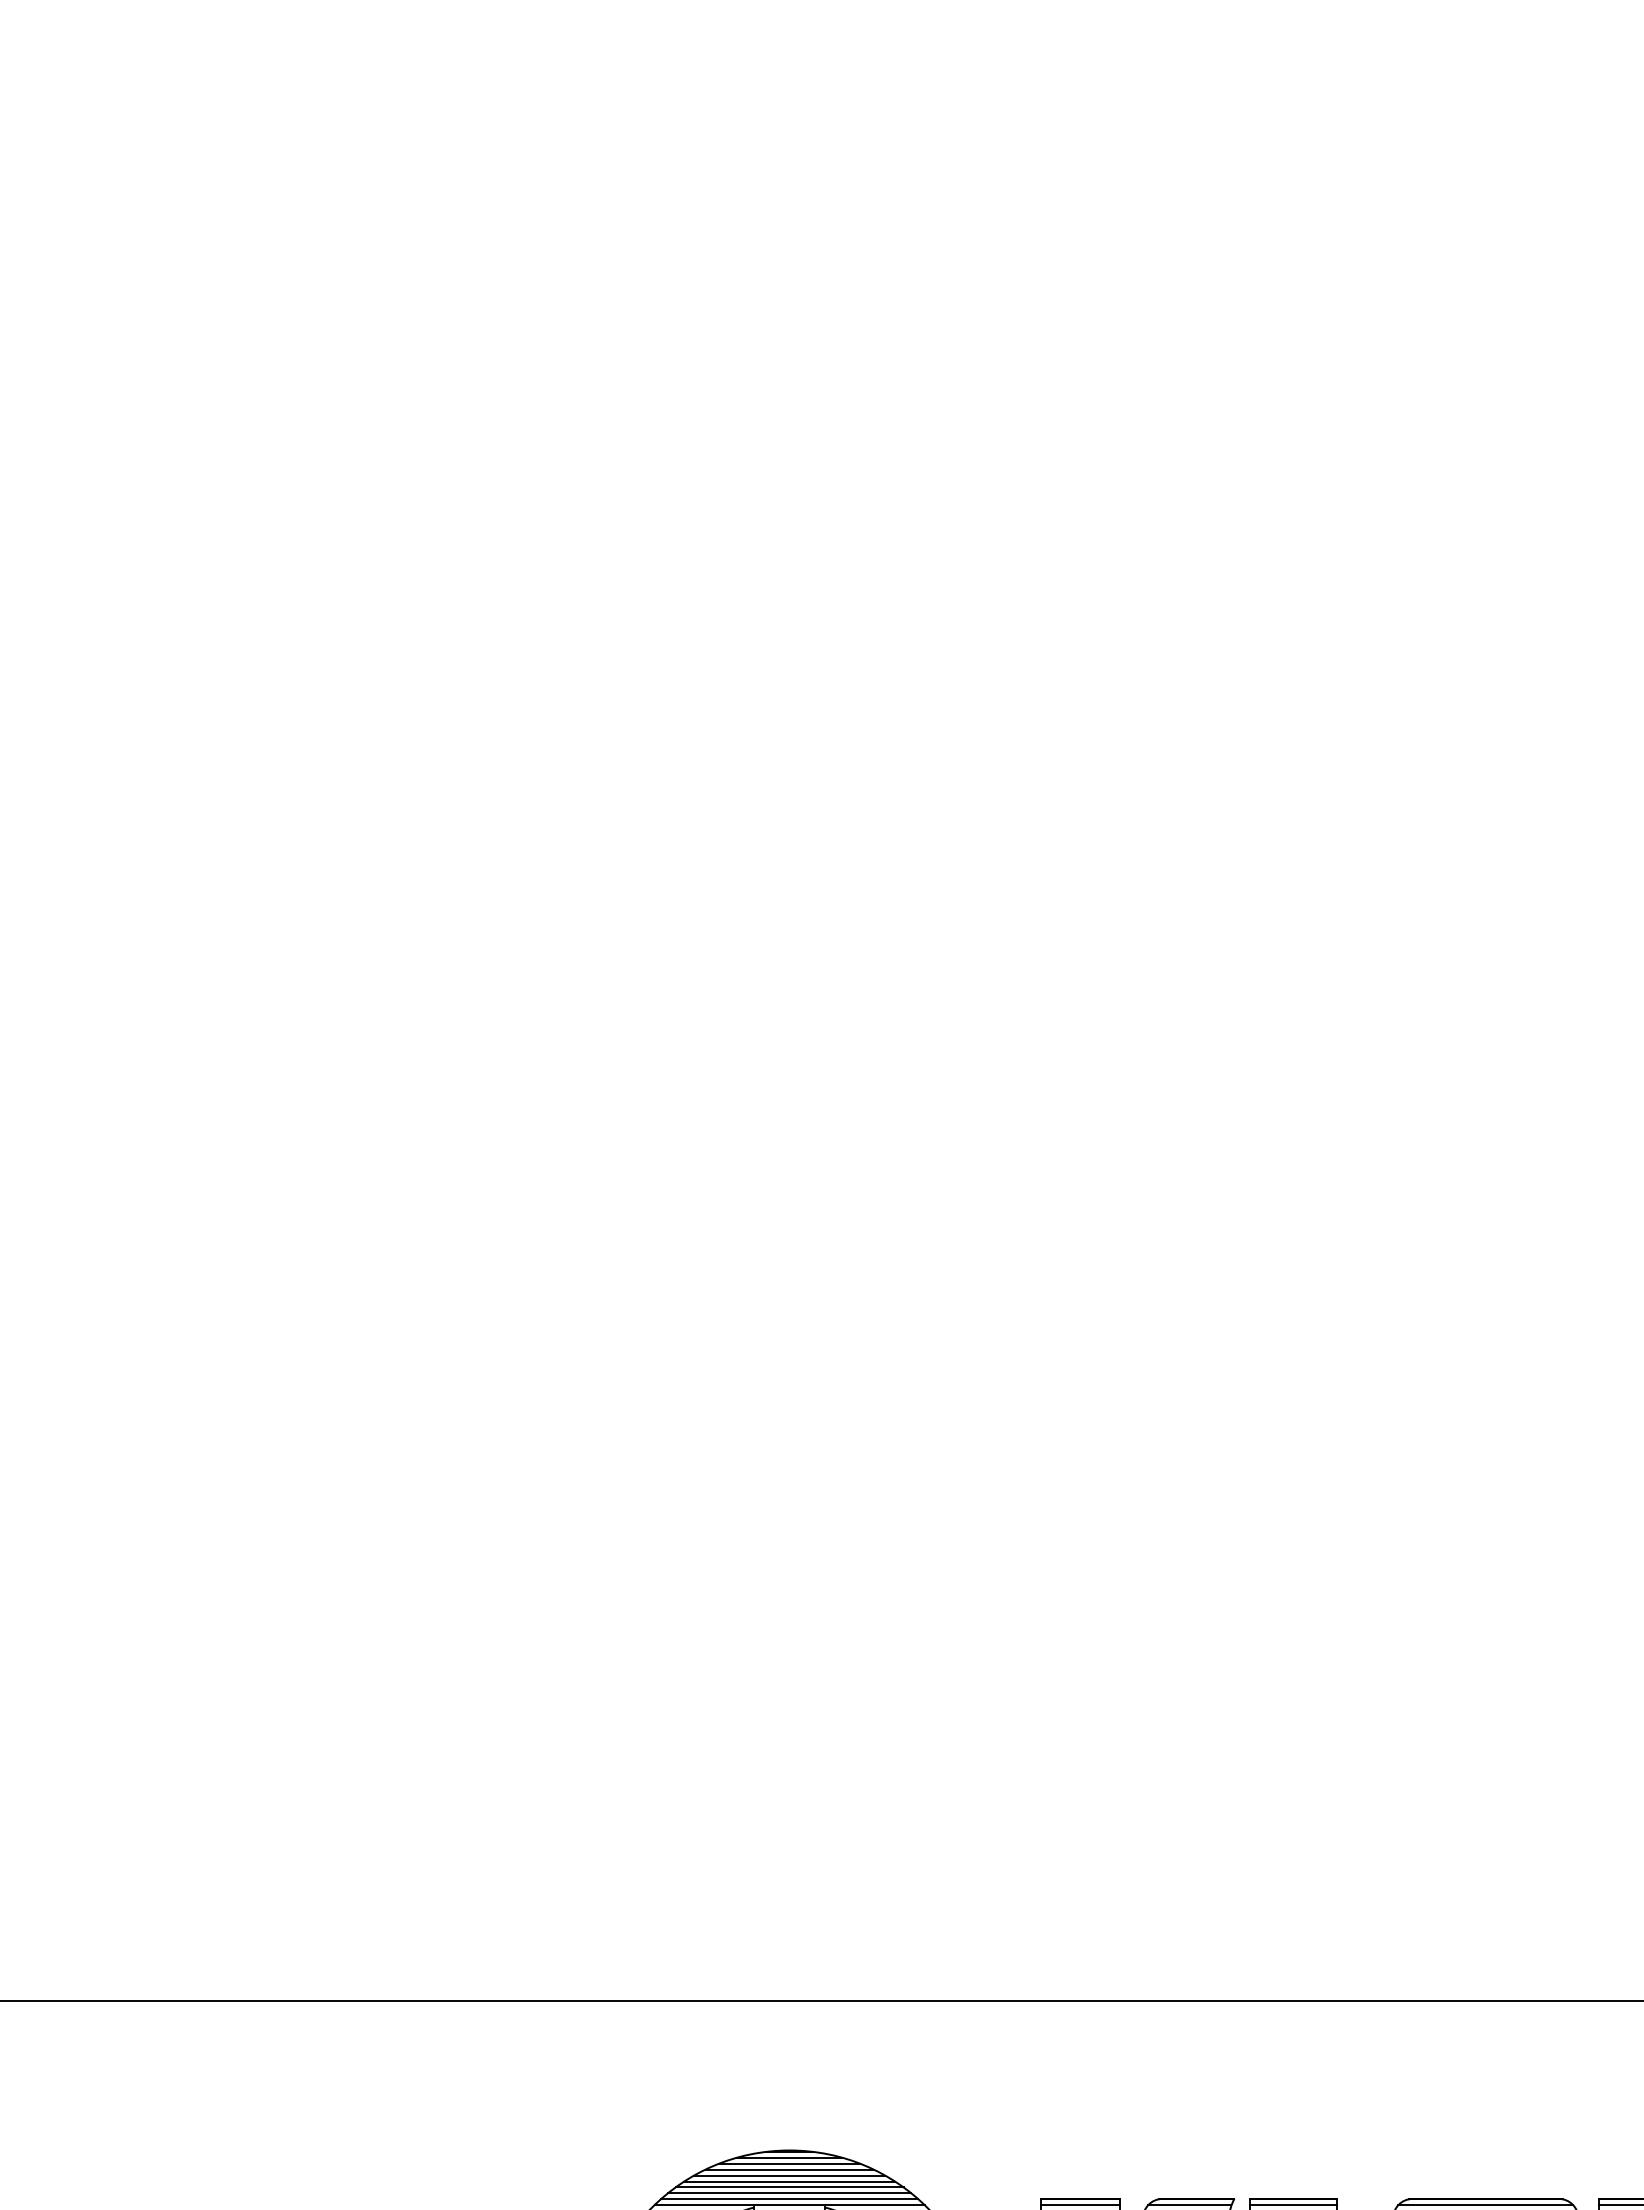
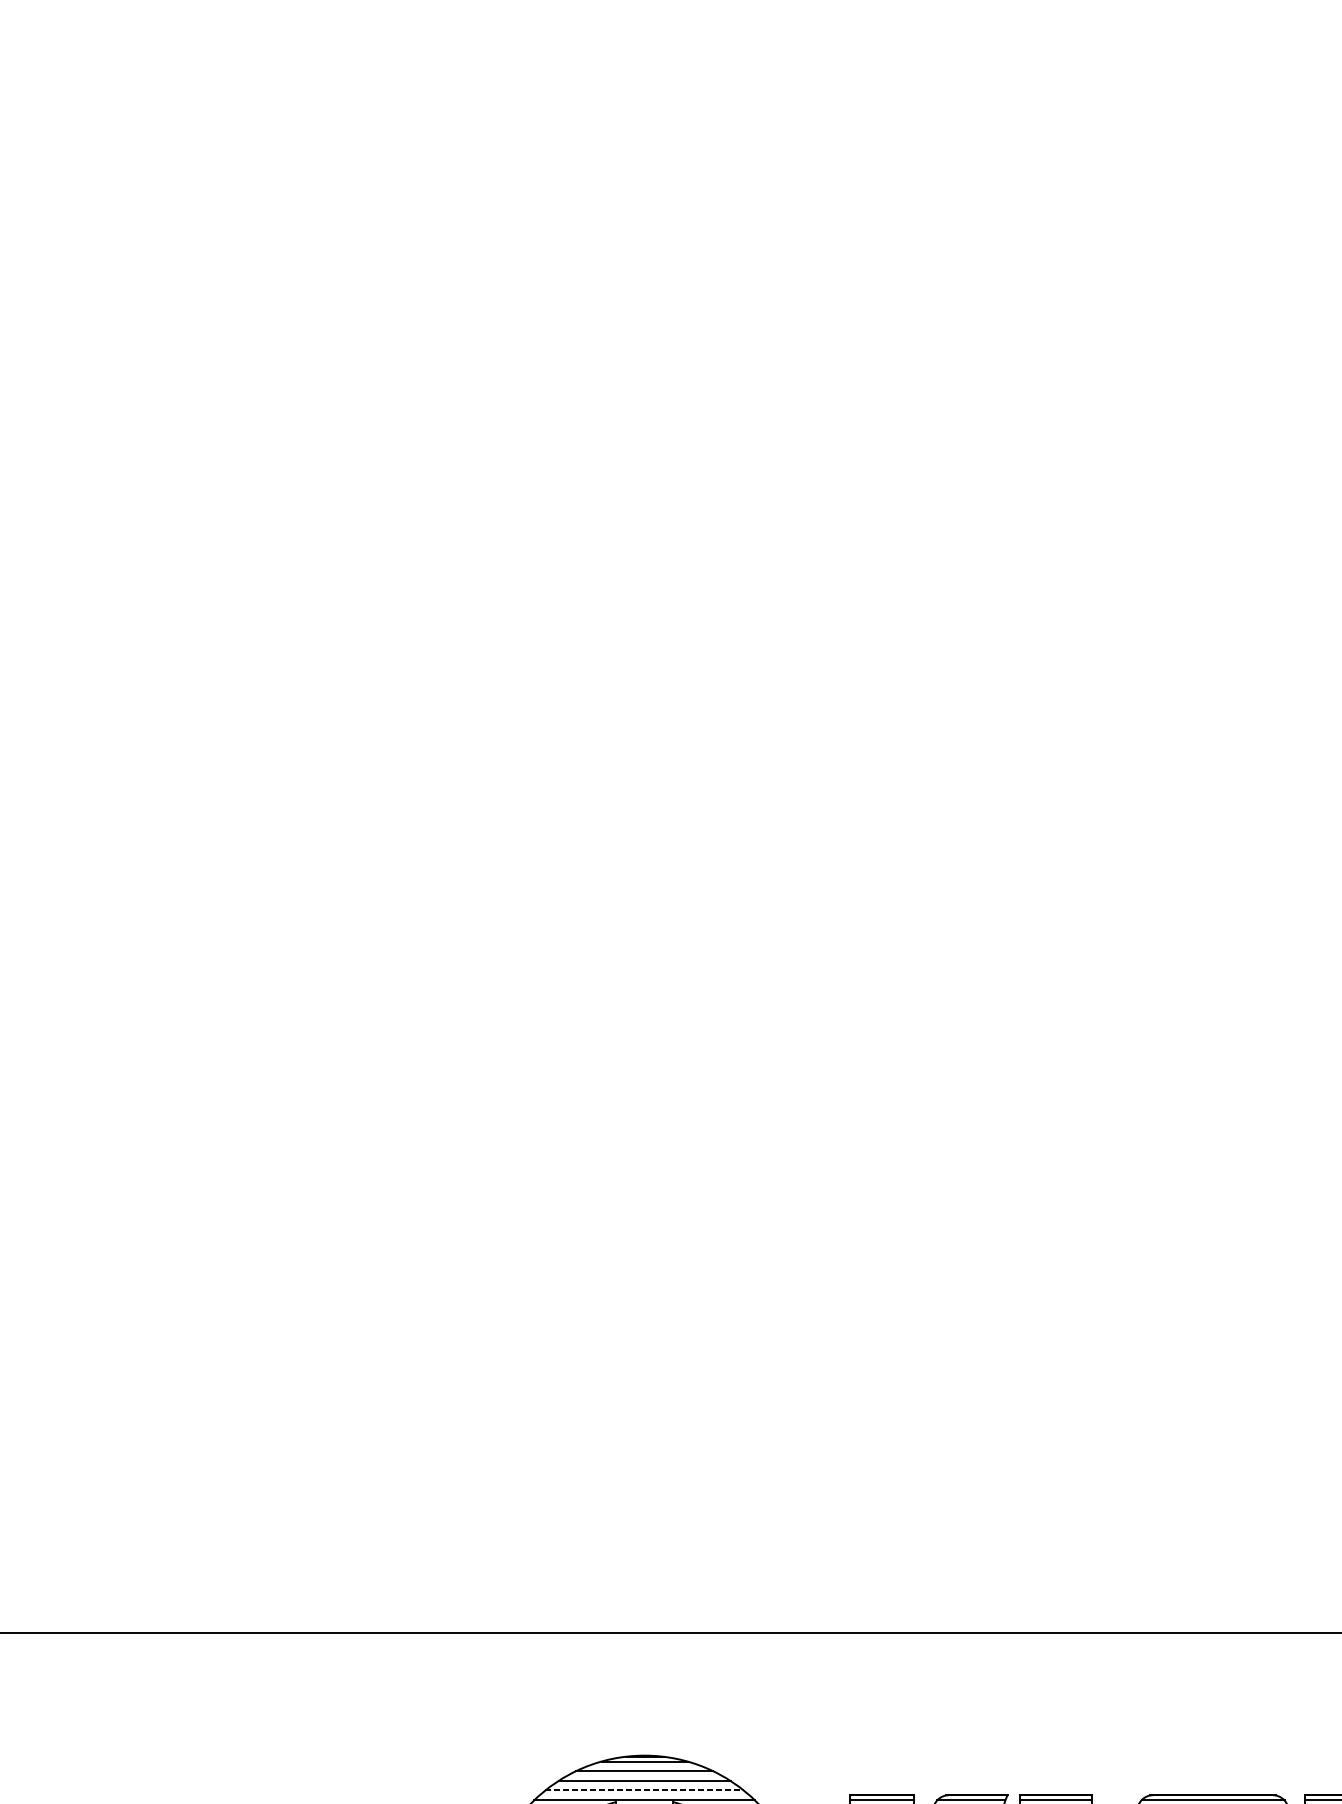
line: (789, 2163) -> (644, 1766), removed
line: (789, 2175) -> (644, 1776), removed
line: (789, 2187) -> (644, 1785), removed
line: (789, 2193) -> (644, 1790), solid -> dashed
line: (789, 2199) -> (644, 1795), removed

